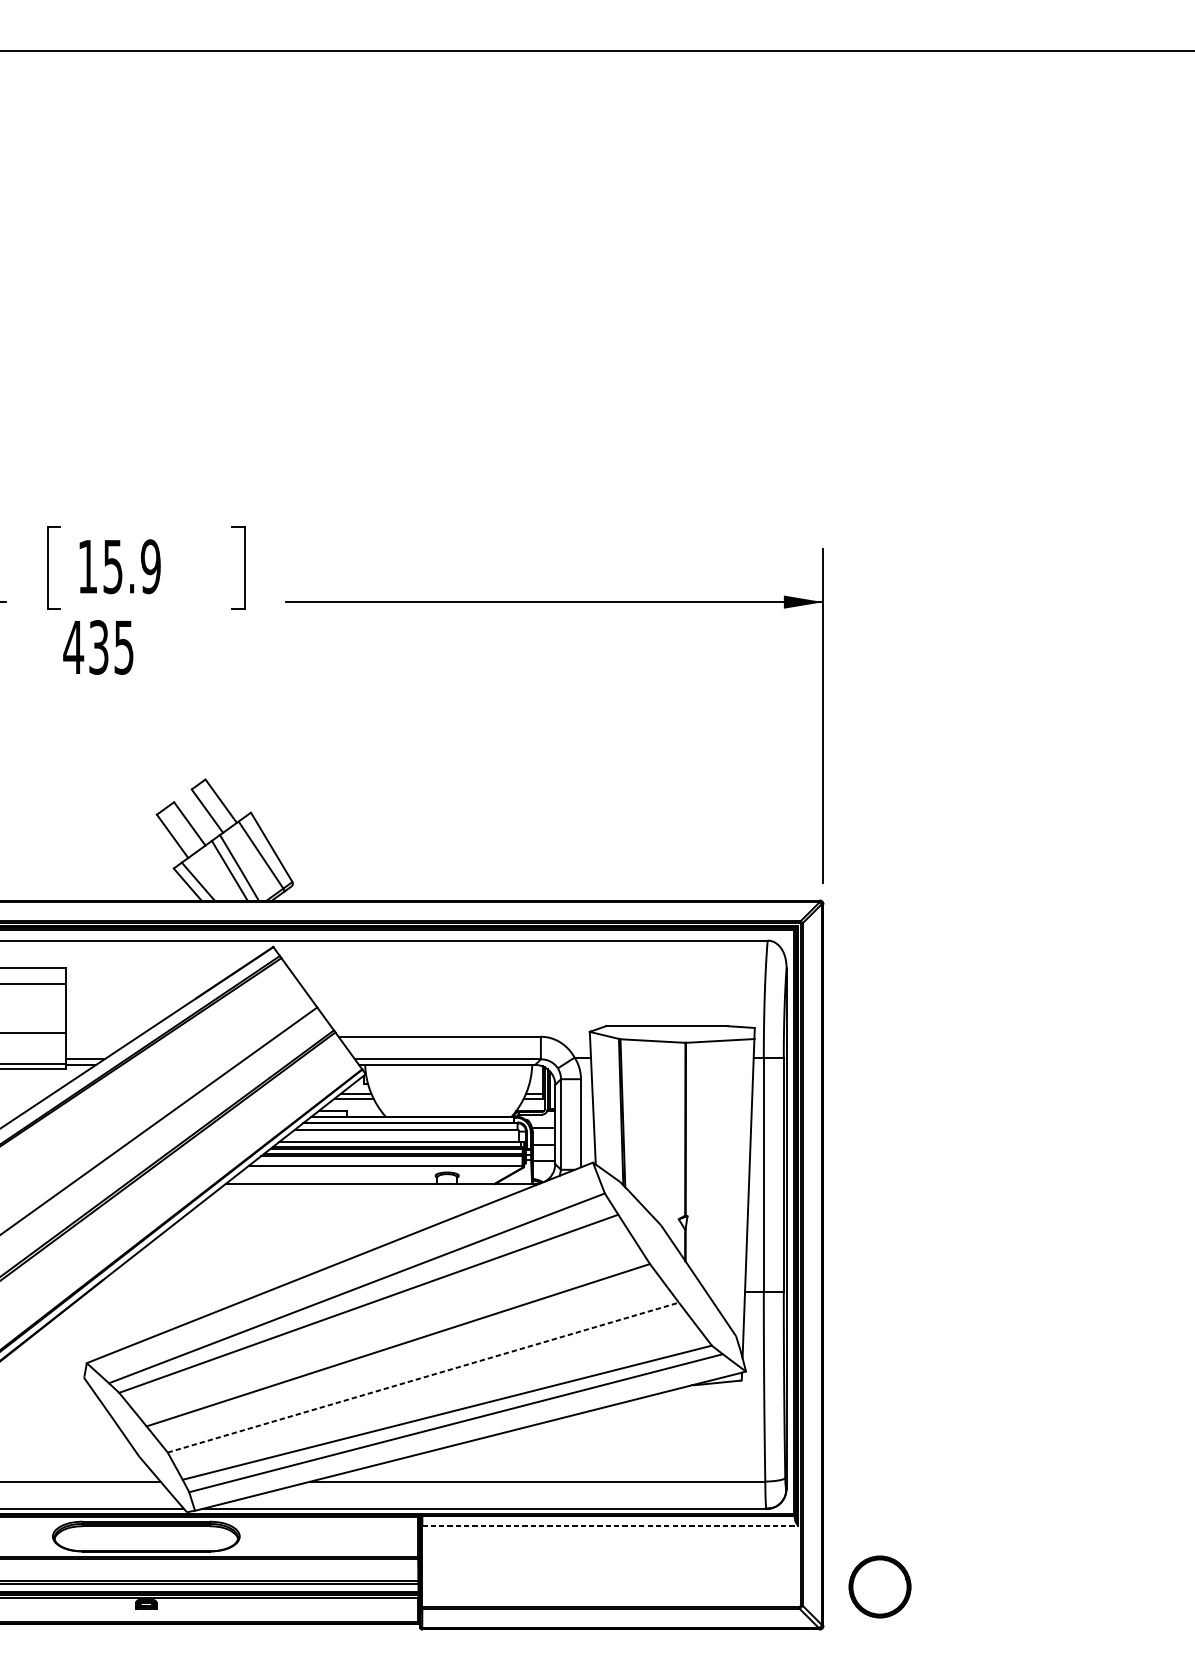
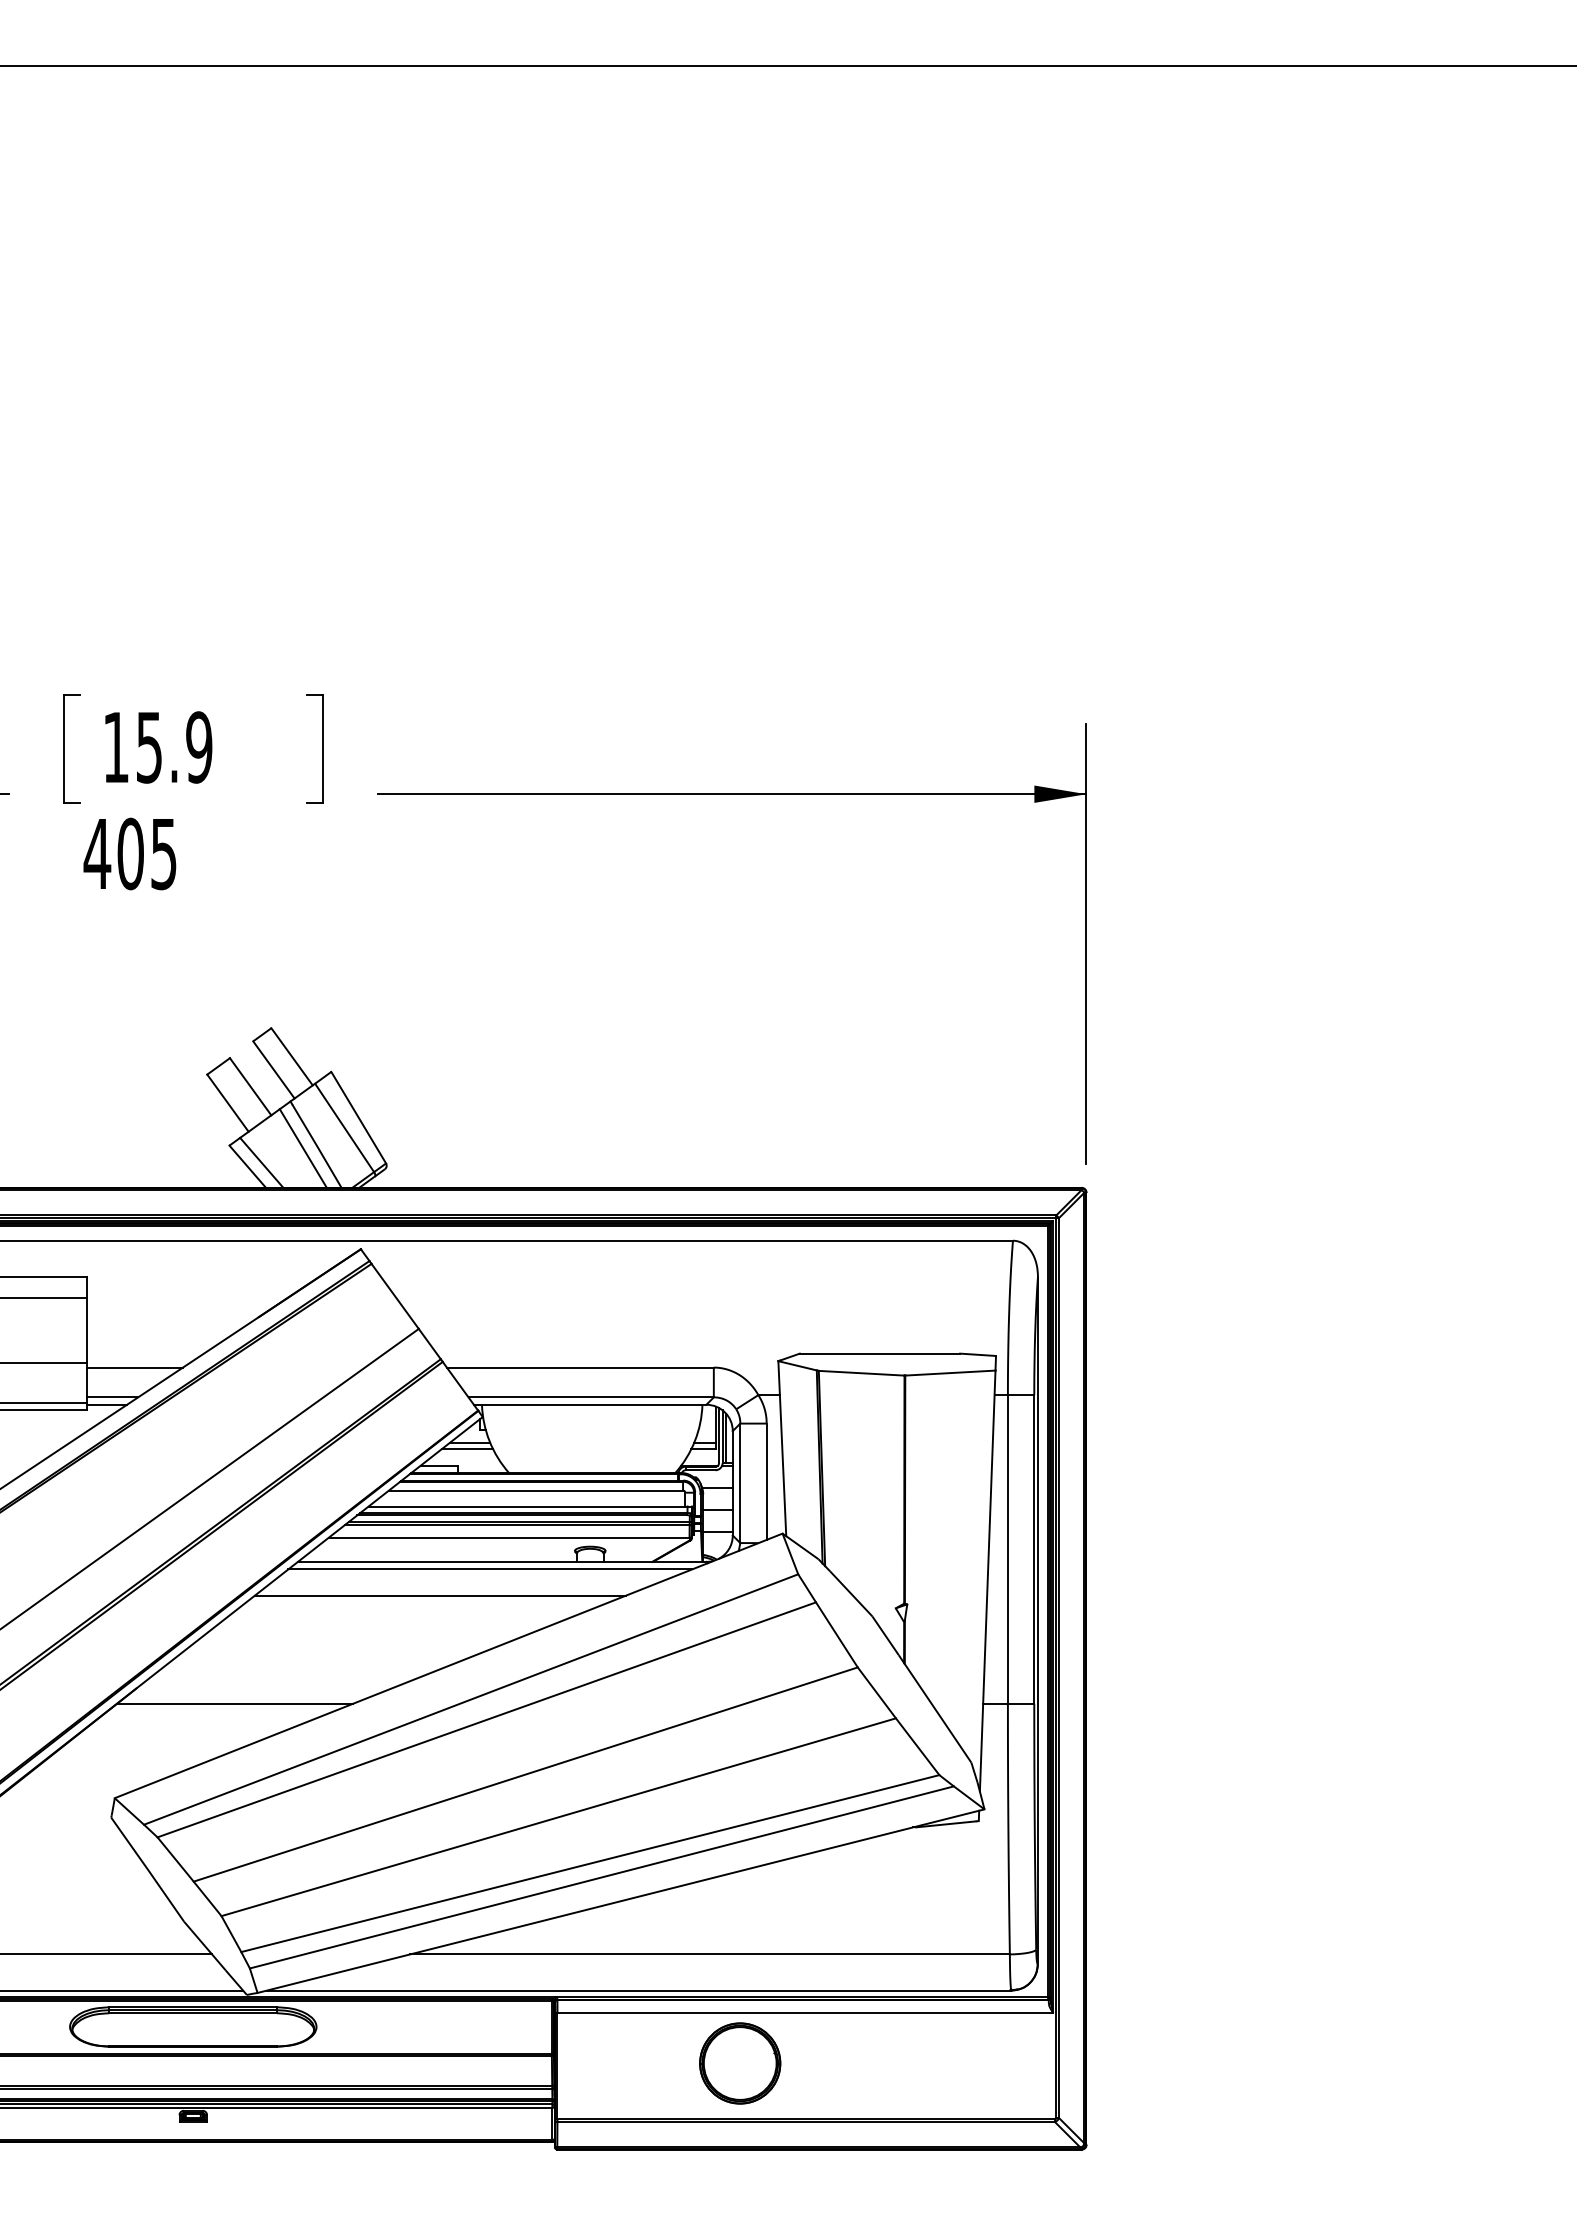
text: (98, 647) -> (130, 853), 435 -> 405
line: (102, 1036) -> (135, 1367), added
line: (371, 1189) -> (490, 1569), added
line: (332, 1209) -> (439, 1595), added
line: (177, 1291) -> (234, 1703), added
line: (423, 1377) -> (559, 1817), dashed -> solid
line: (610, 1526) -> (805, 2013), dashed -> solid
part: (880, 1587) -> (740, 2063), moved

